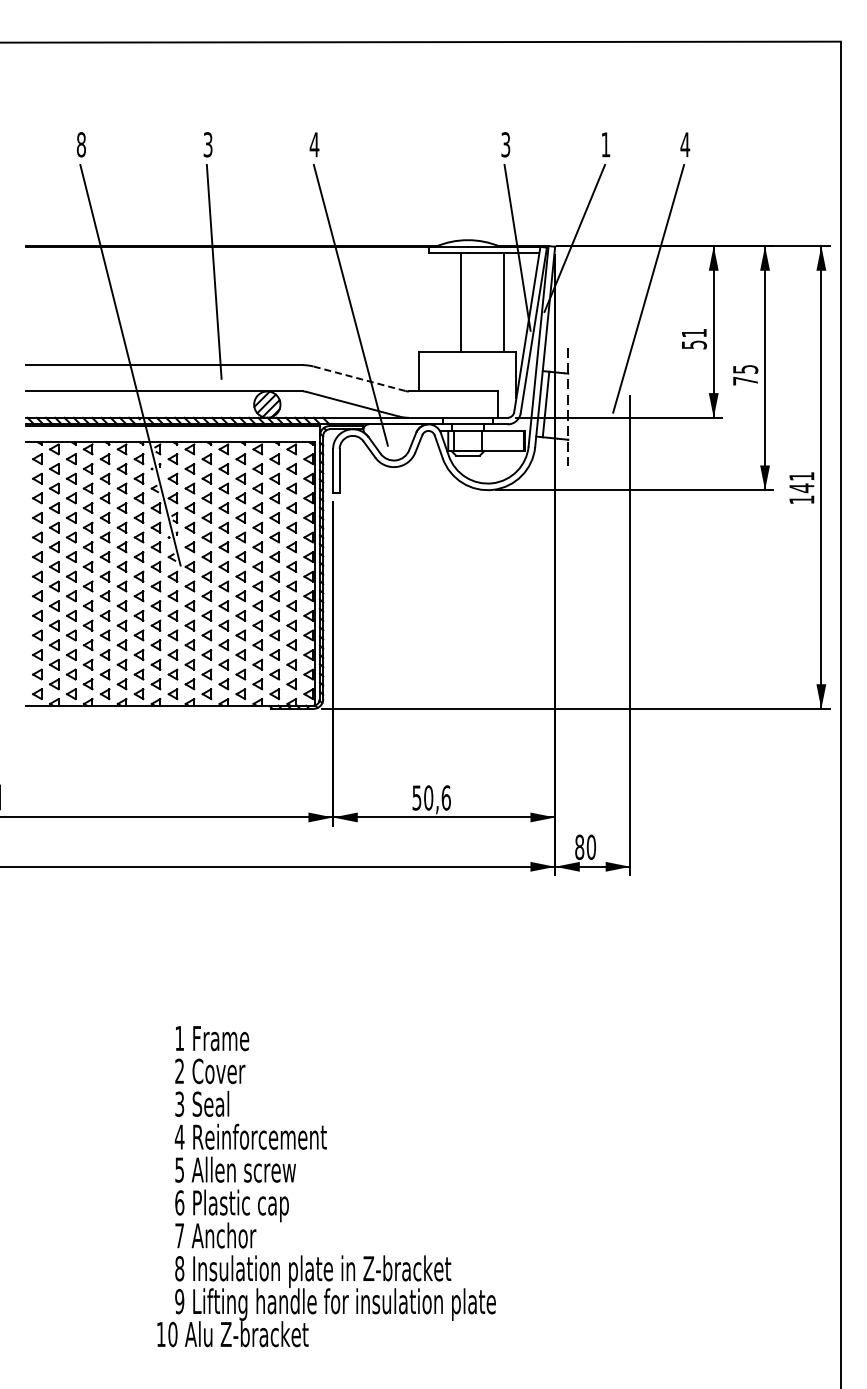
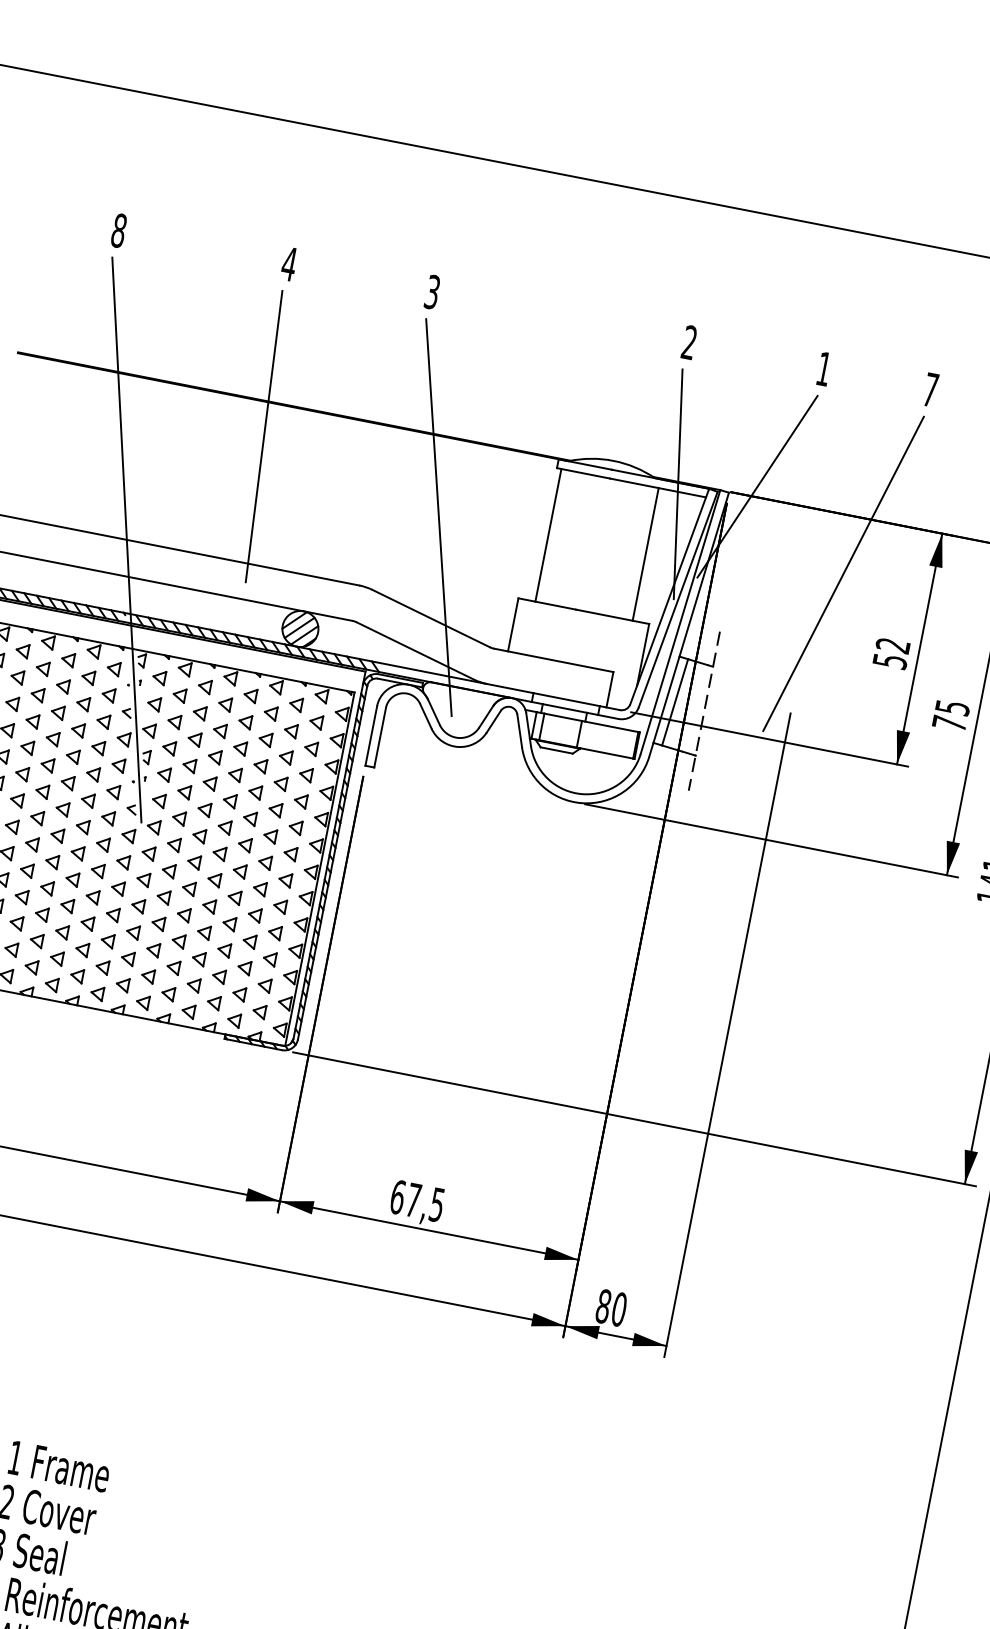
text: (207, 144) -> (288, 263), 3 -> 4
text: (314, 144) -> (432, 291), 4 -> 3
text: (505, 144) -> (689, 342), 3 -> 2
text: (685, 144) -> (931, 389), 4 -> 7
line: (460, 302) -> (548, 535), moved
text: (693, 333) -> (892, 645), 51 -> 52
line: (359, 378) -> (431, 618), dashed -> solid
text: (431, 797) -> (417, 1200), 50,6 -> 67,5

